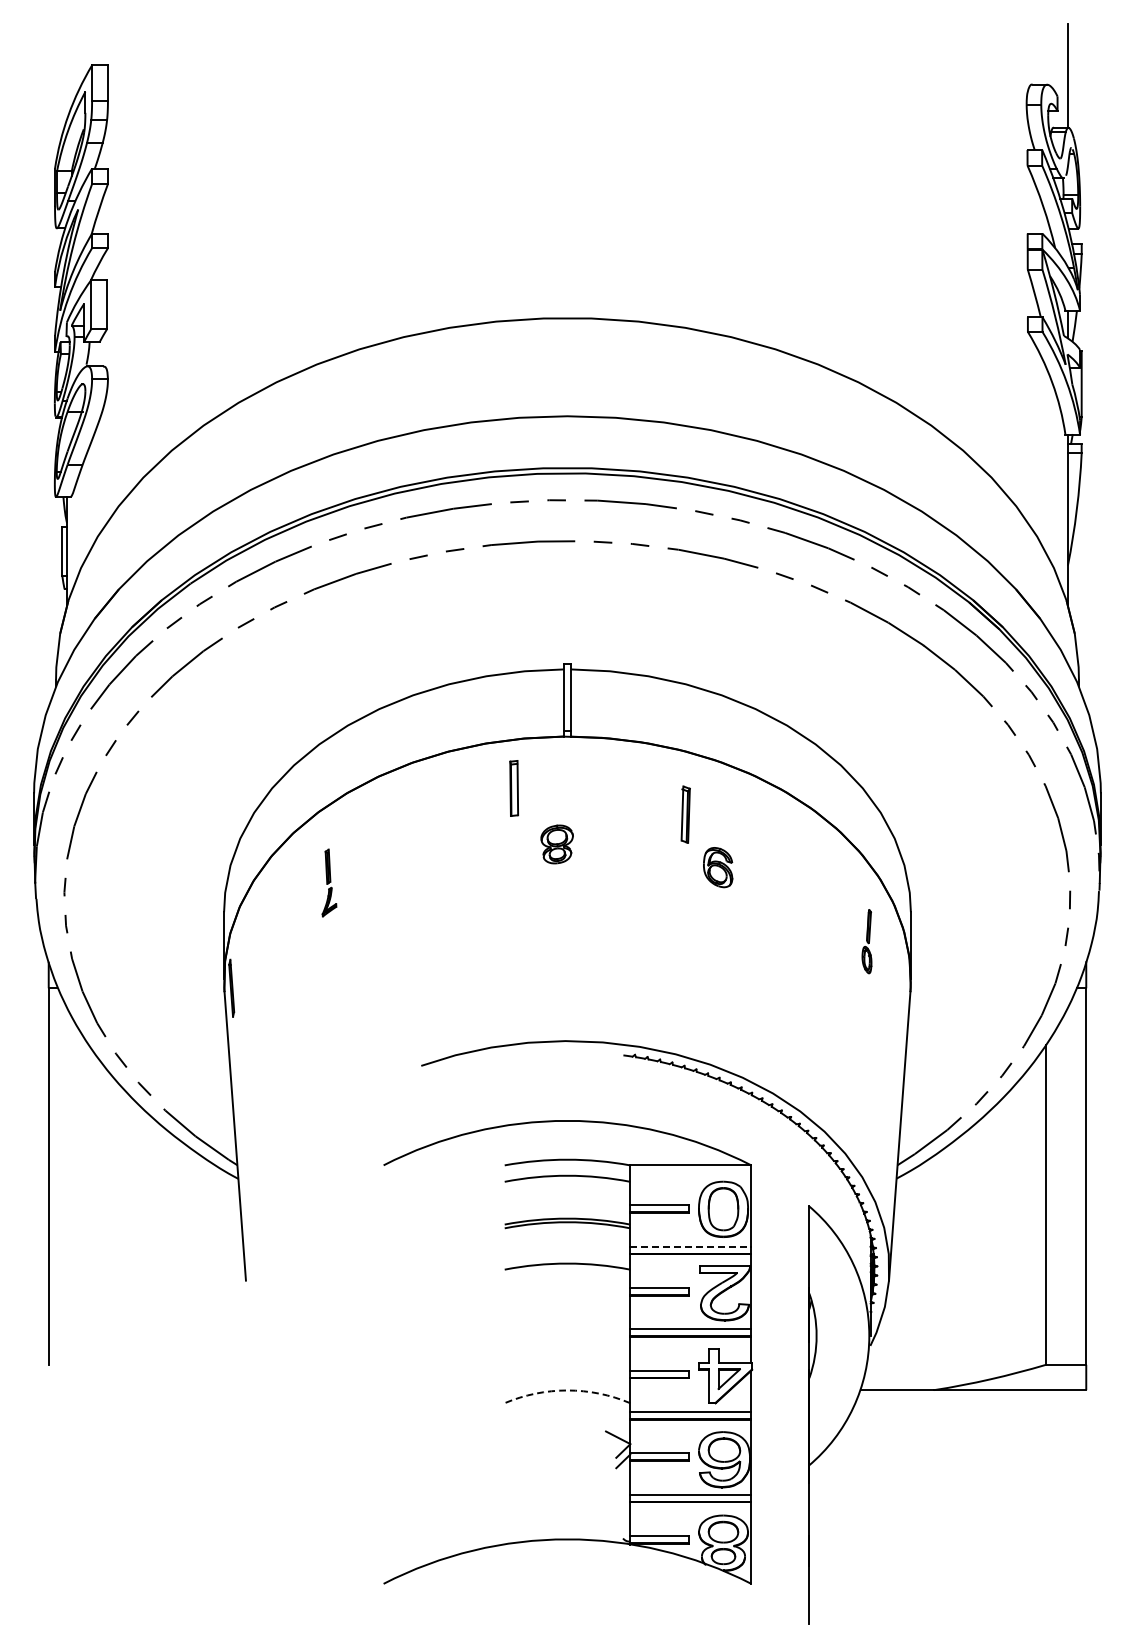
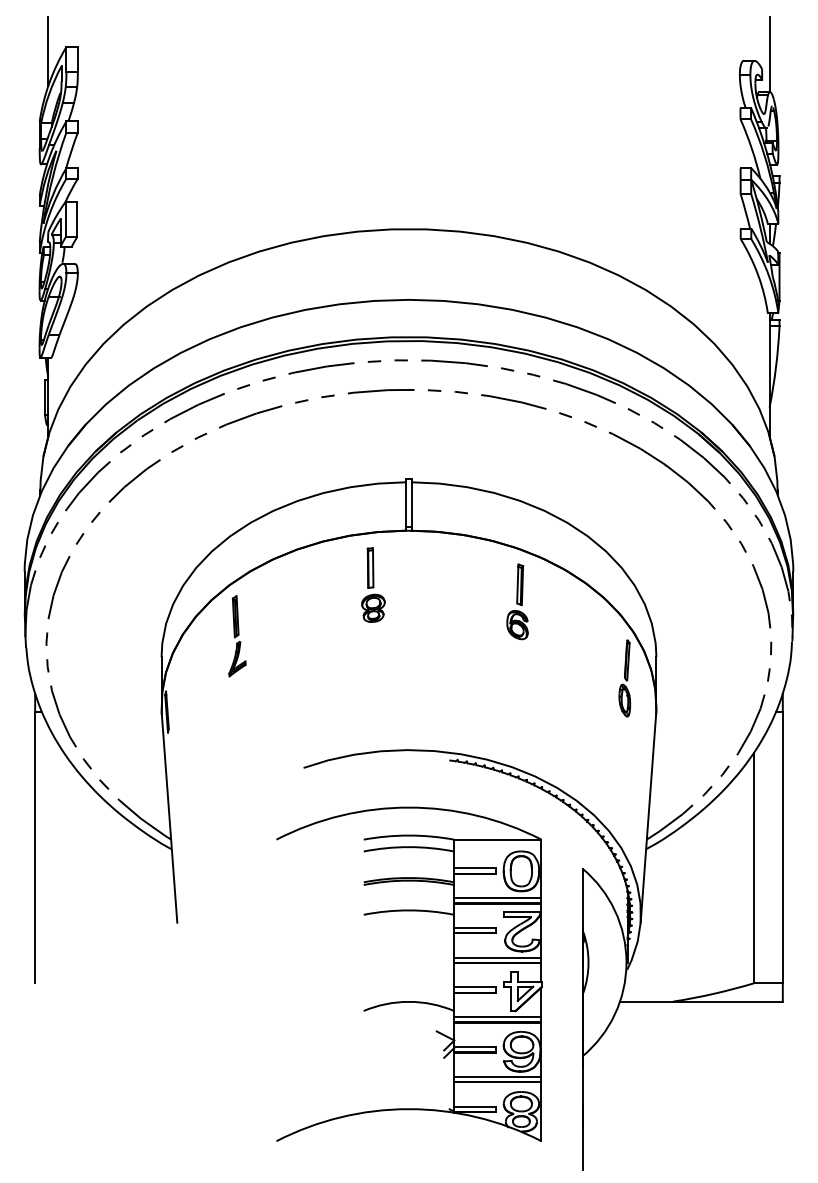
line: (67, 71) -> (48, 51), added
part: (685, 814) -> (519, 584), moved
part: (556, 844) -> (372, 608), moved
part: (329, 882) -> (237, 635), size x1.67
part: (866, 941) -> (624, 678), size x1.67
line: (690, 1246) -> (497, 898), dashed -> solid
arc: (567, 1390) -> (409, 1001), dashed -> solid

